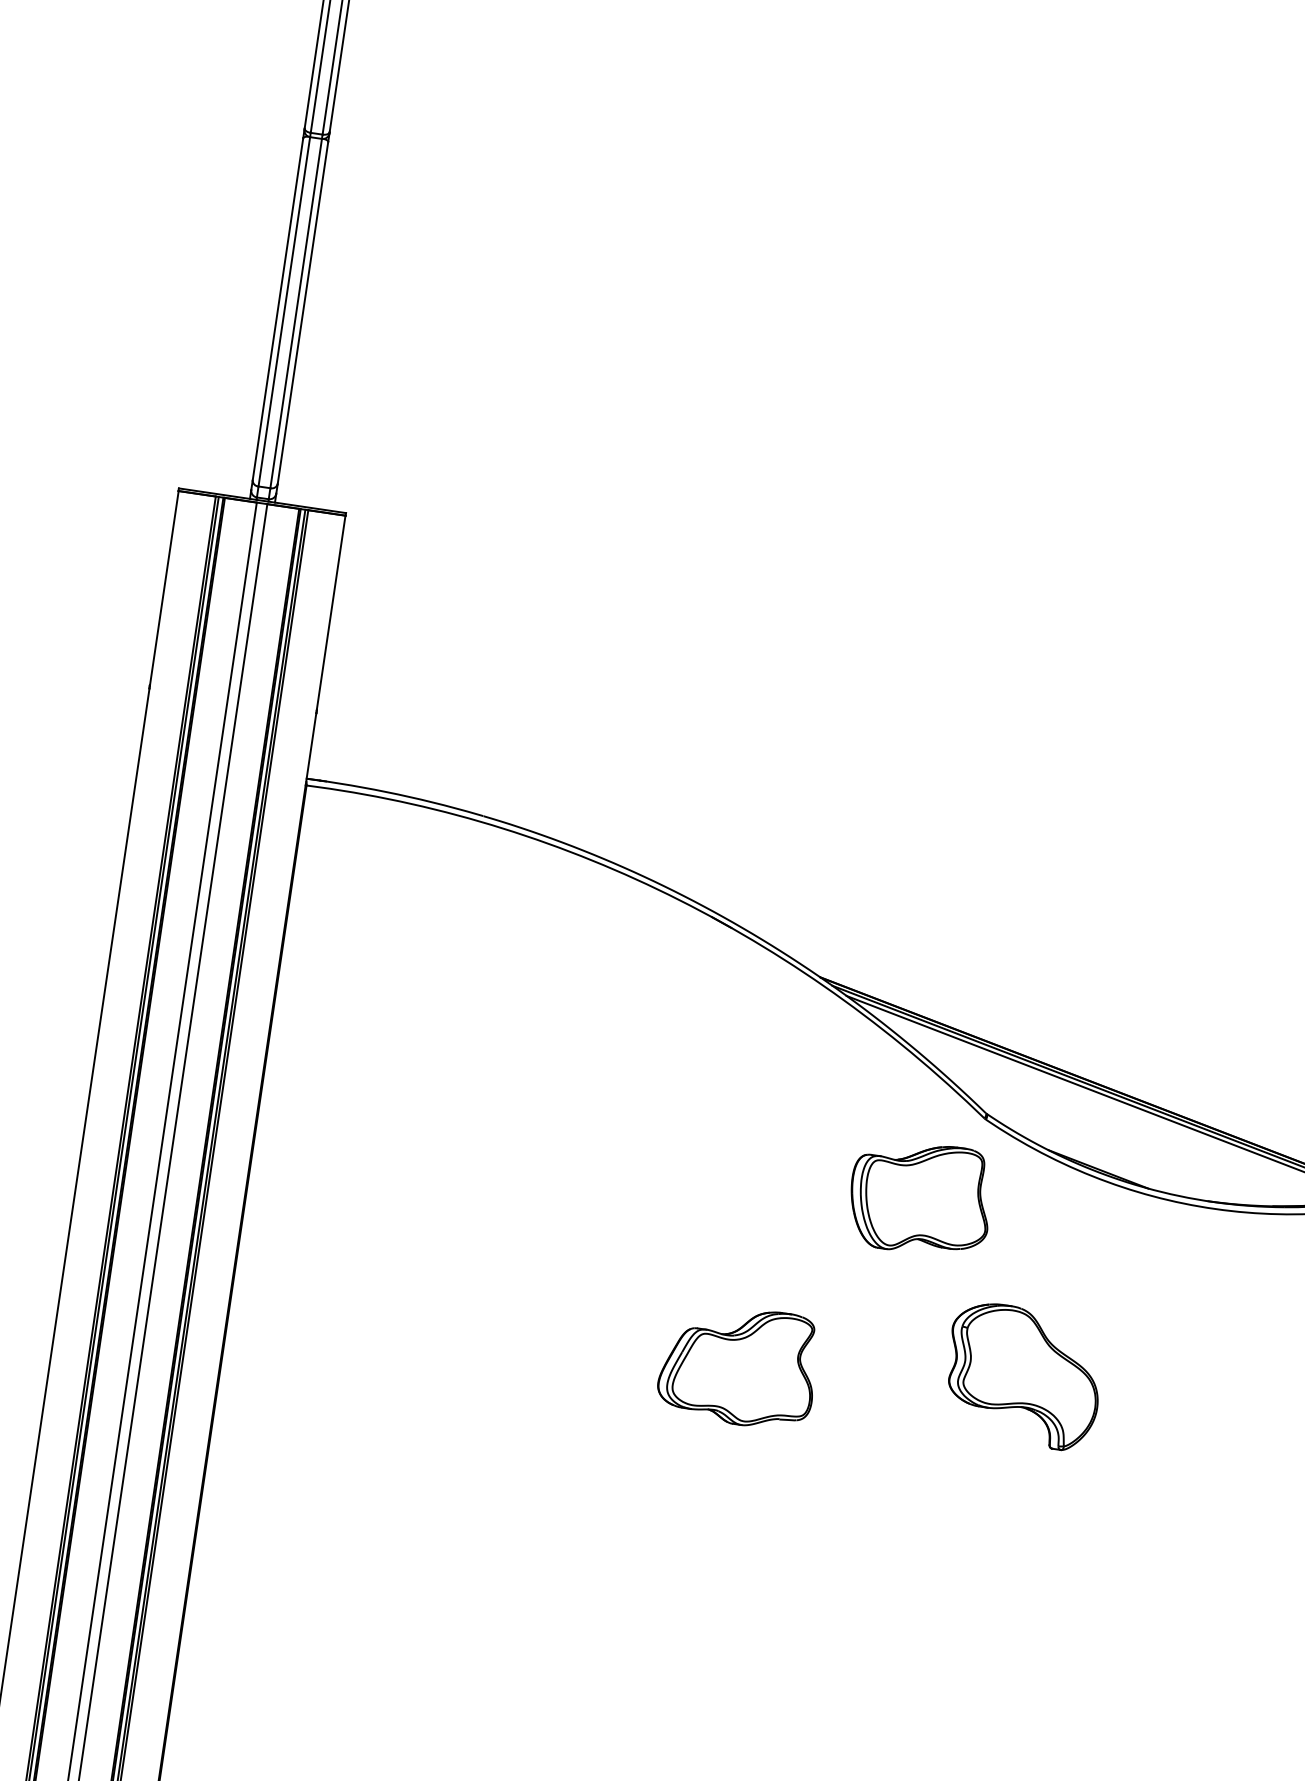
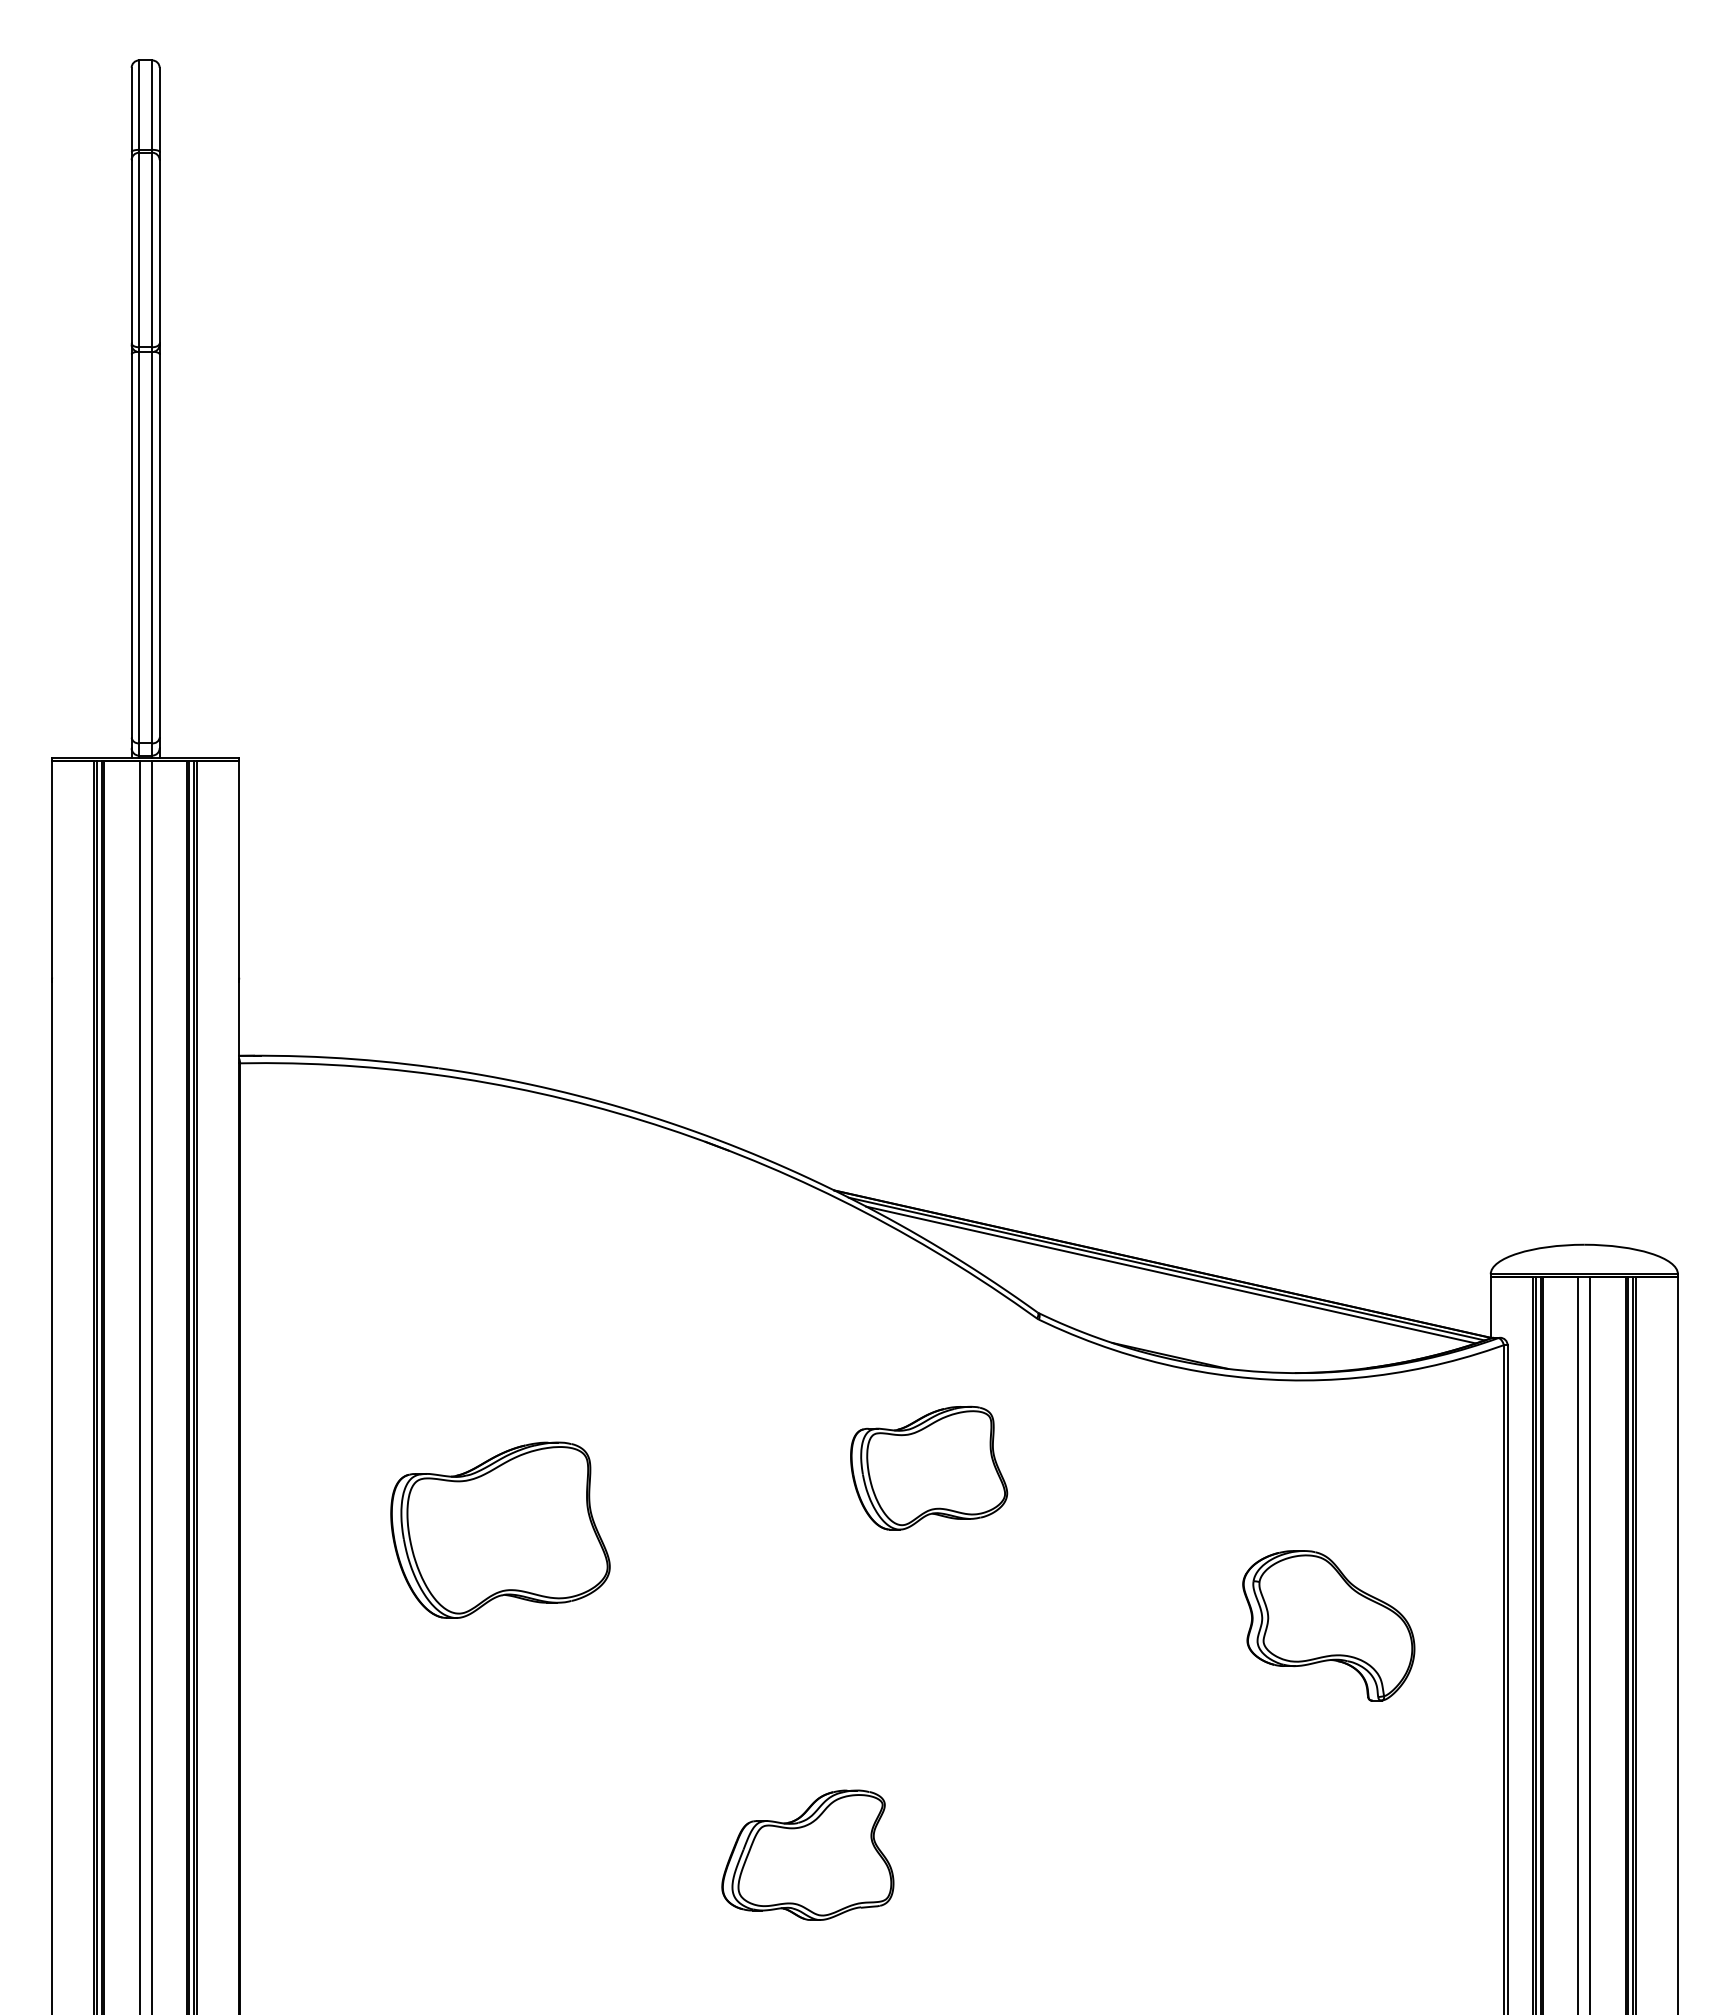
part: (921, 1197) -> (929, 1467), moved
part: (477, 1236) -> (500, 1529), added
part: (738, 1364) -> (807, 1854), moved
part: (1023, 1375) -> (1328, 1625), moved

